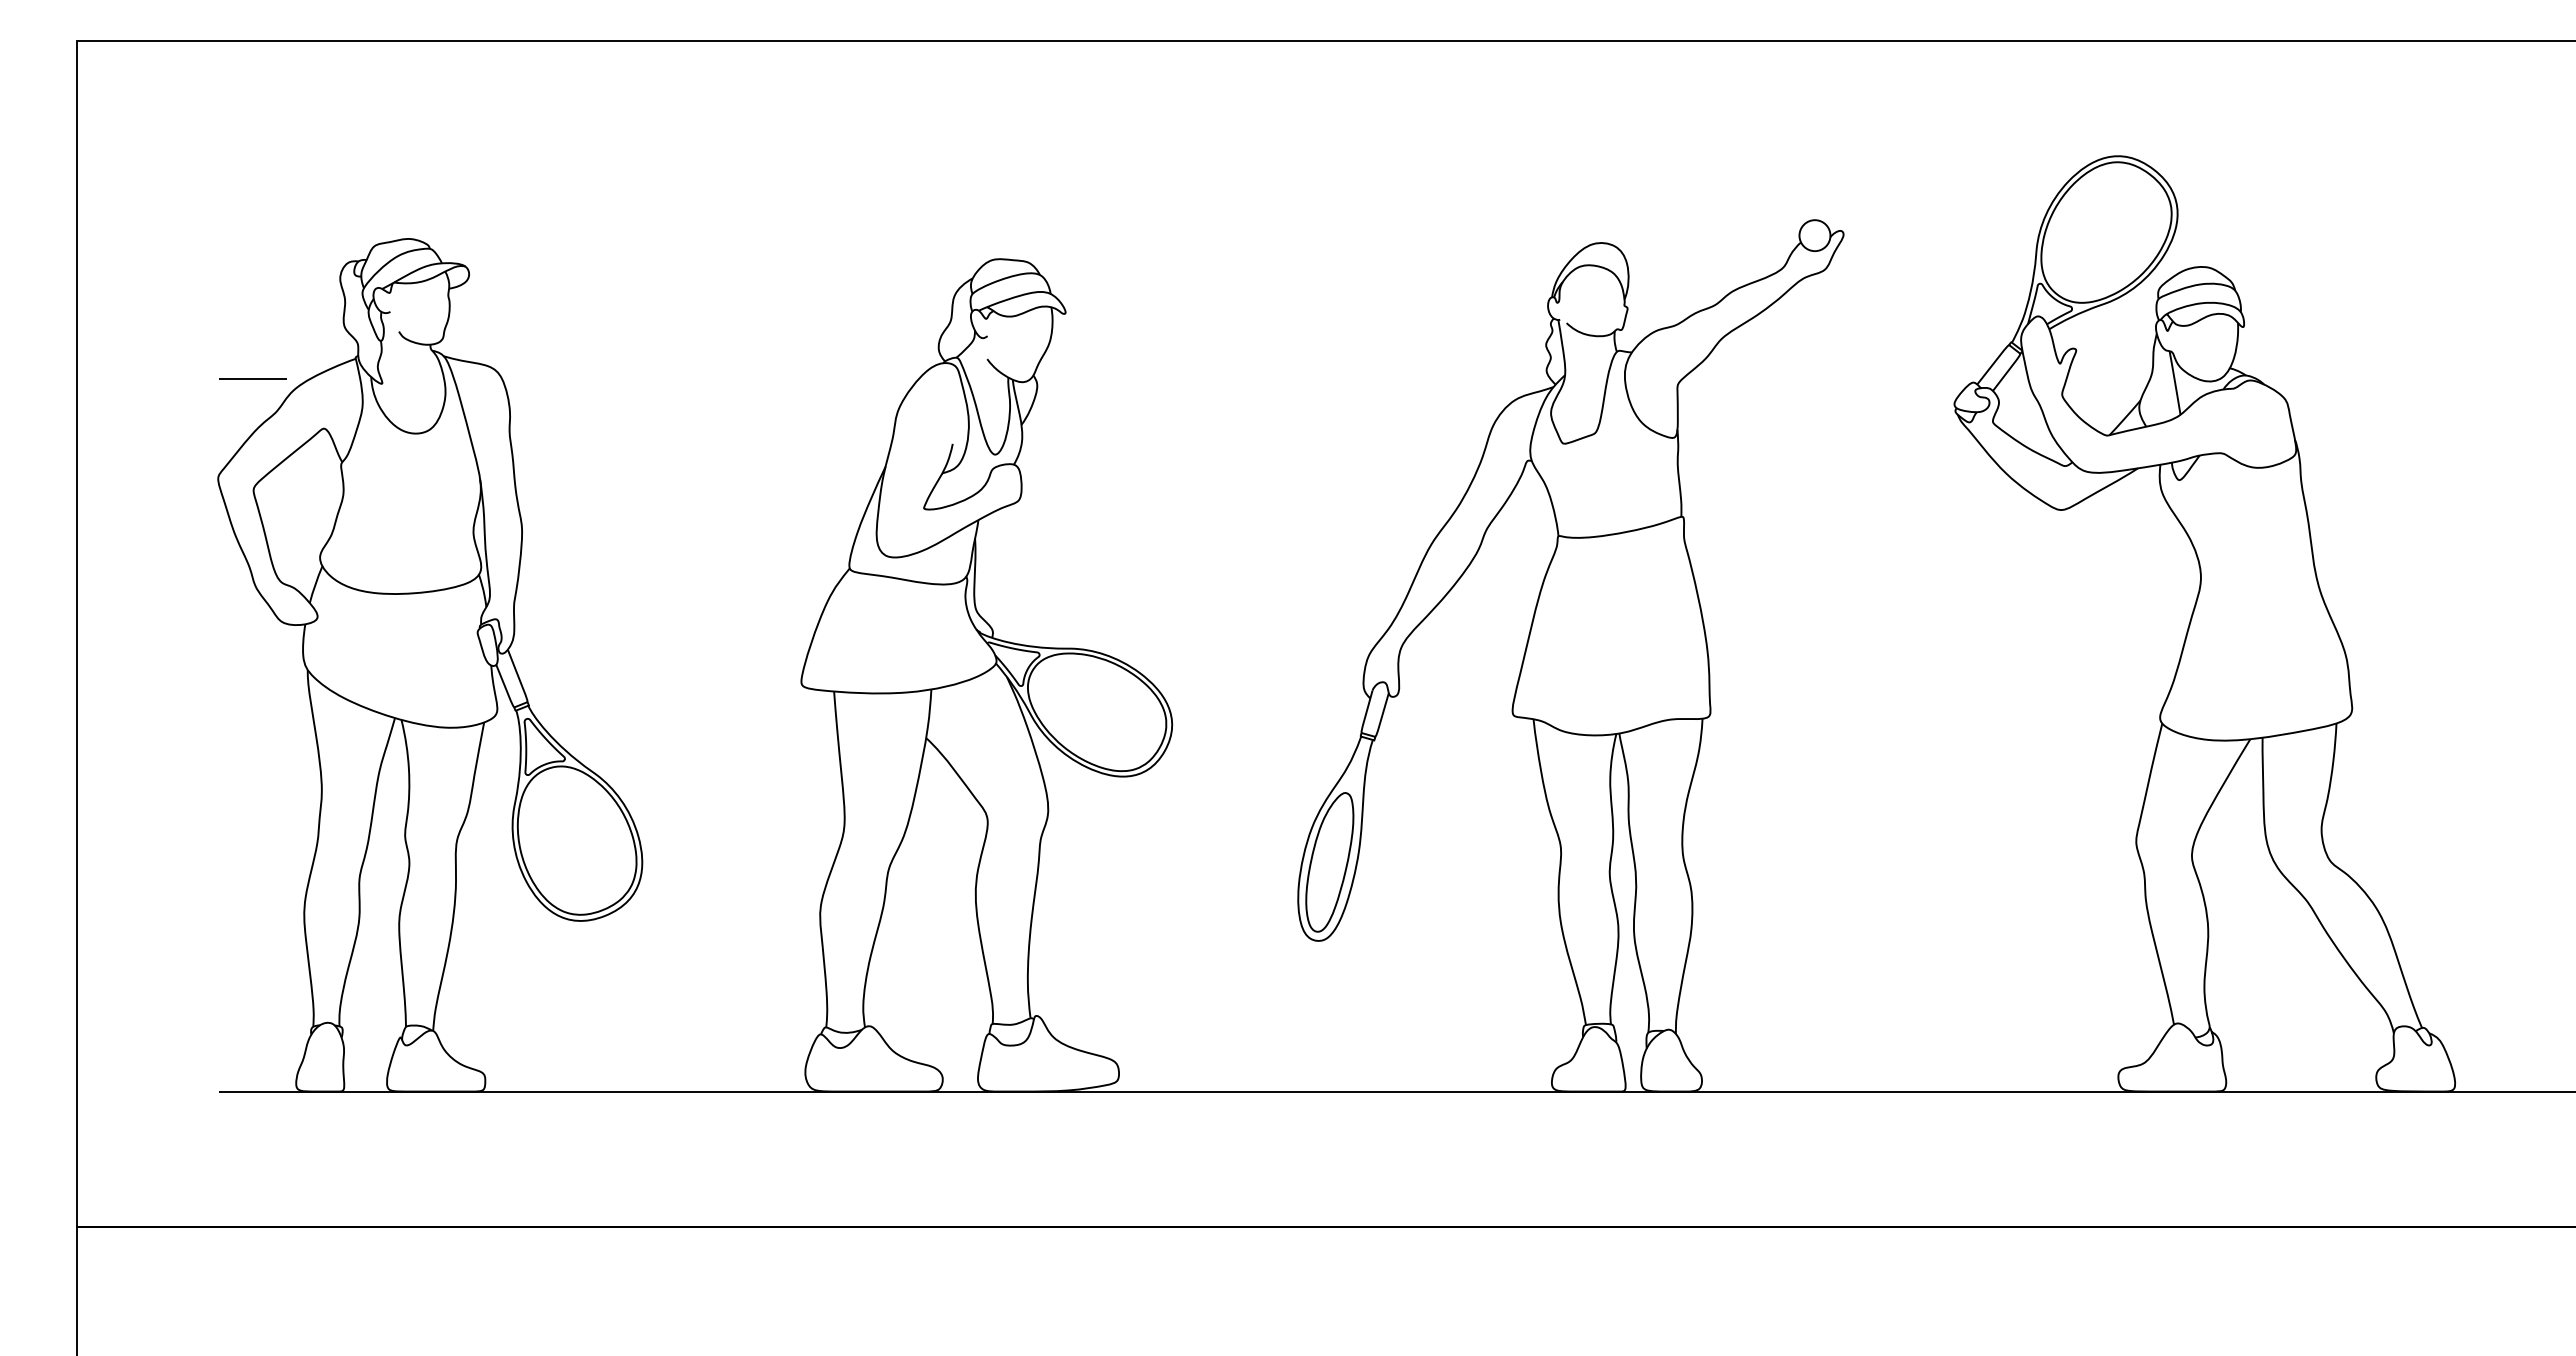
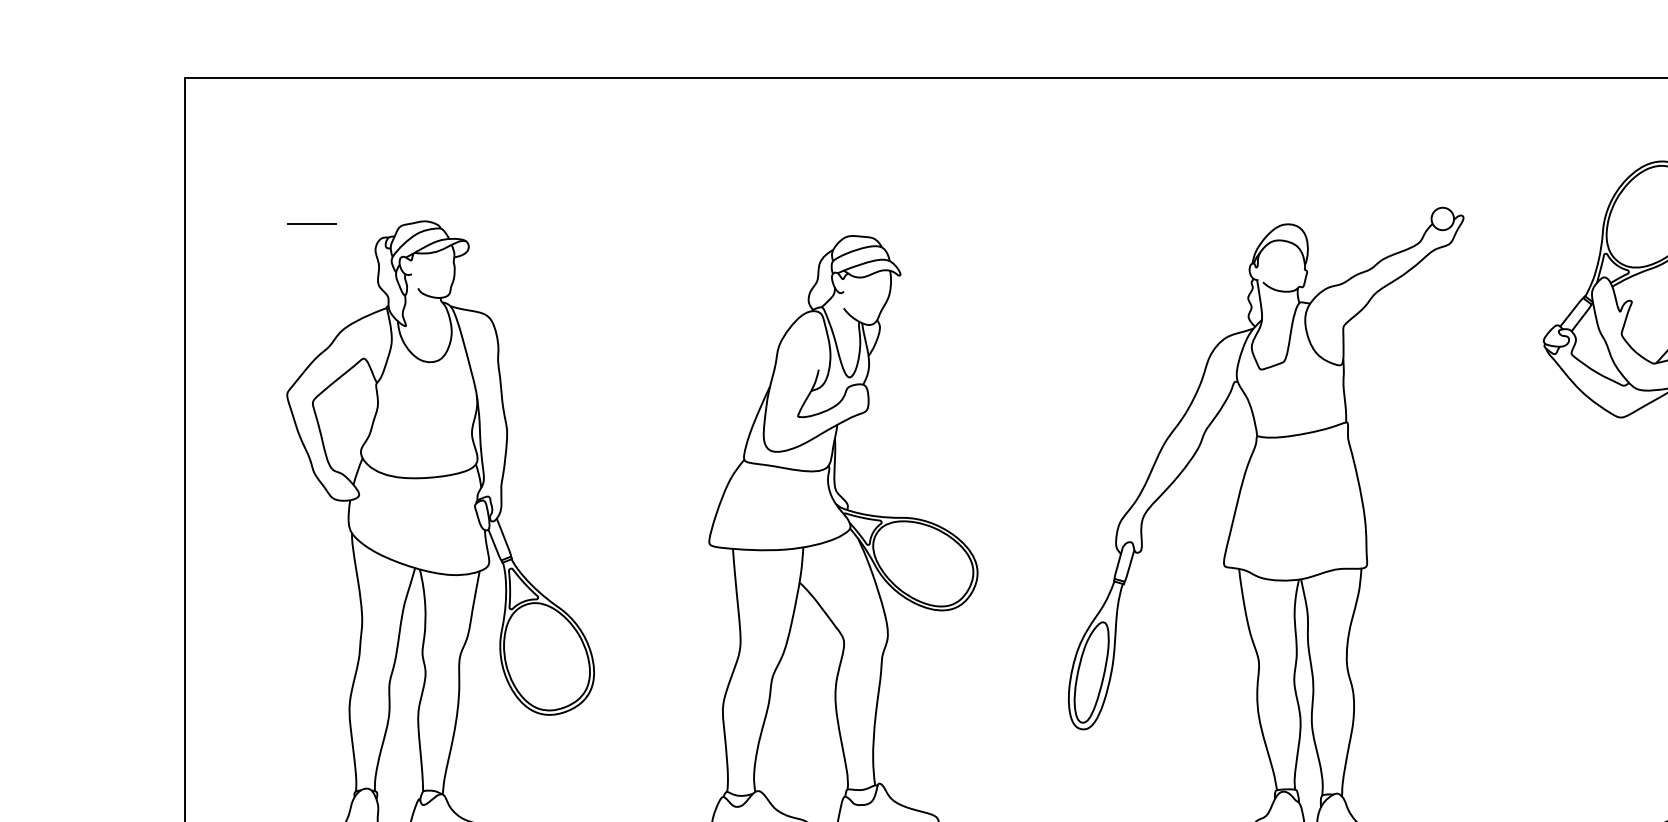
line: (252, 378) -> (312, 223), moved

